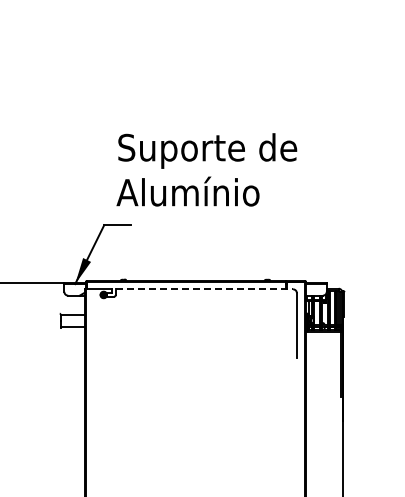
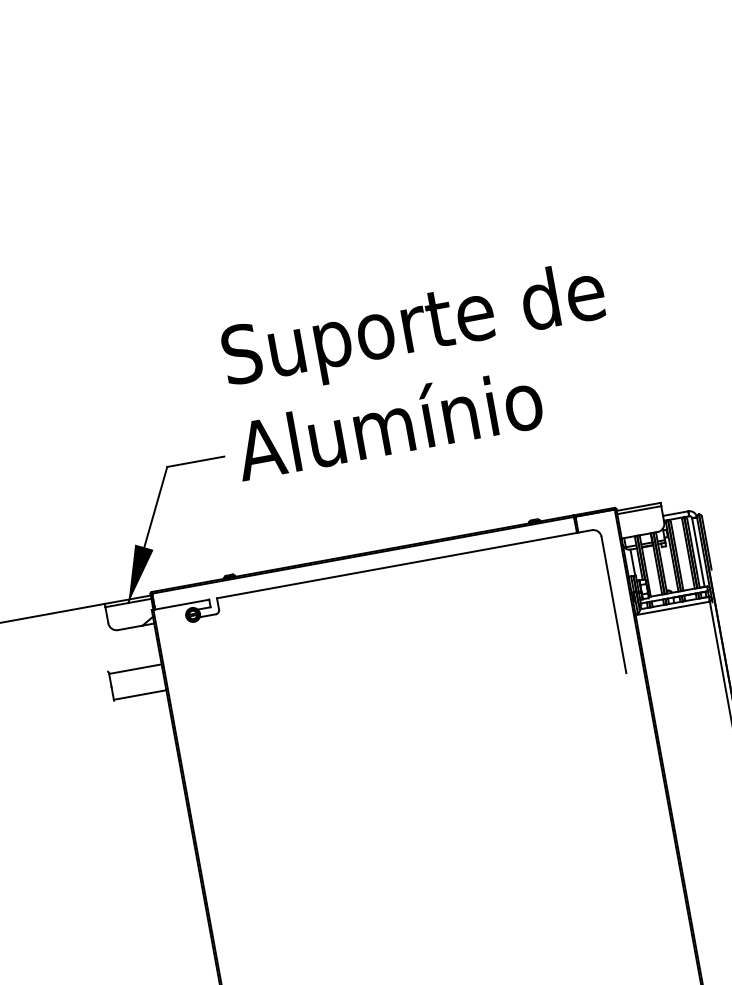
text: (206, 169) -> (419, 369), moved
line: (204, 289) -> (404, 564), dashed -> solid

